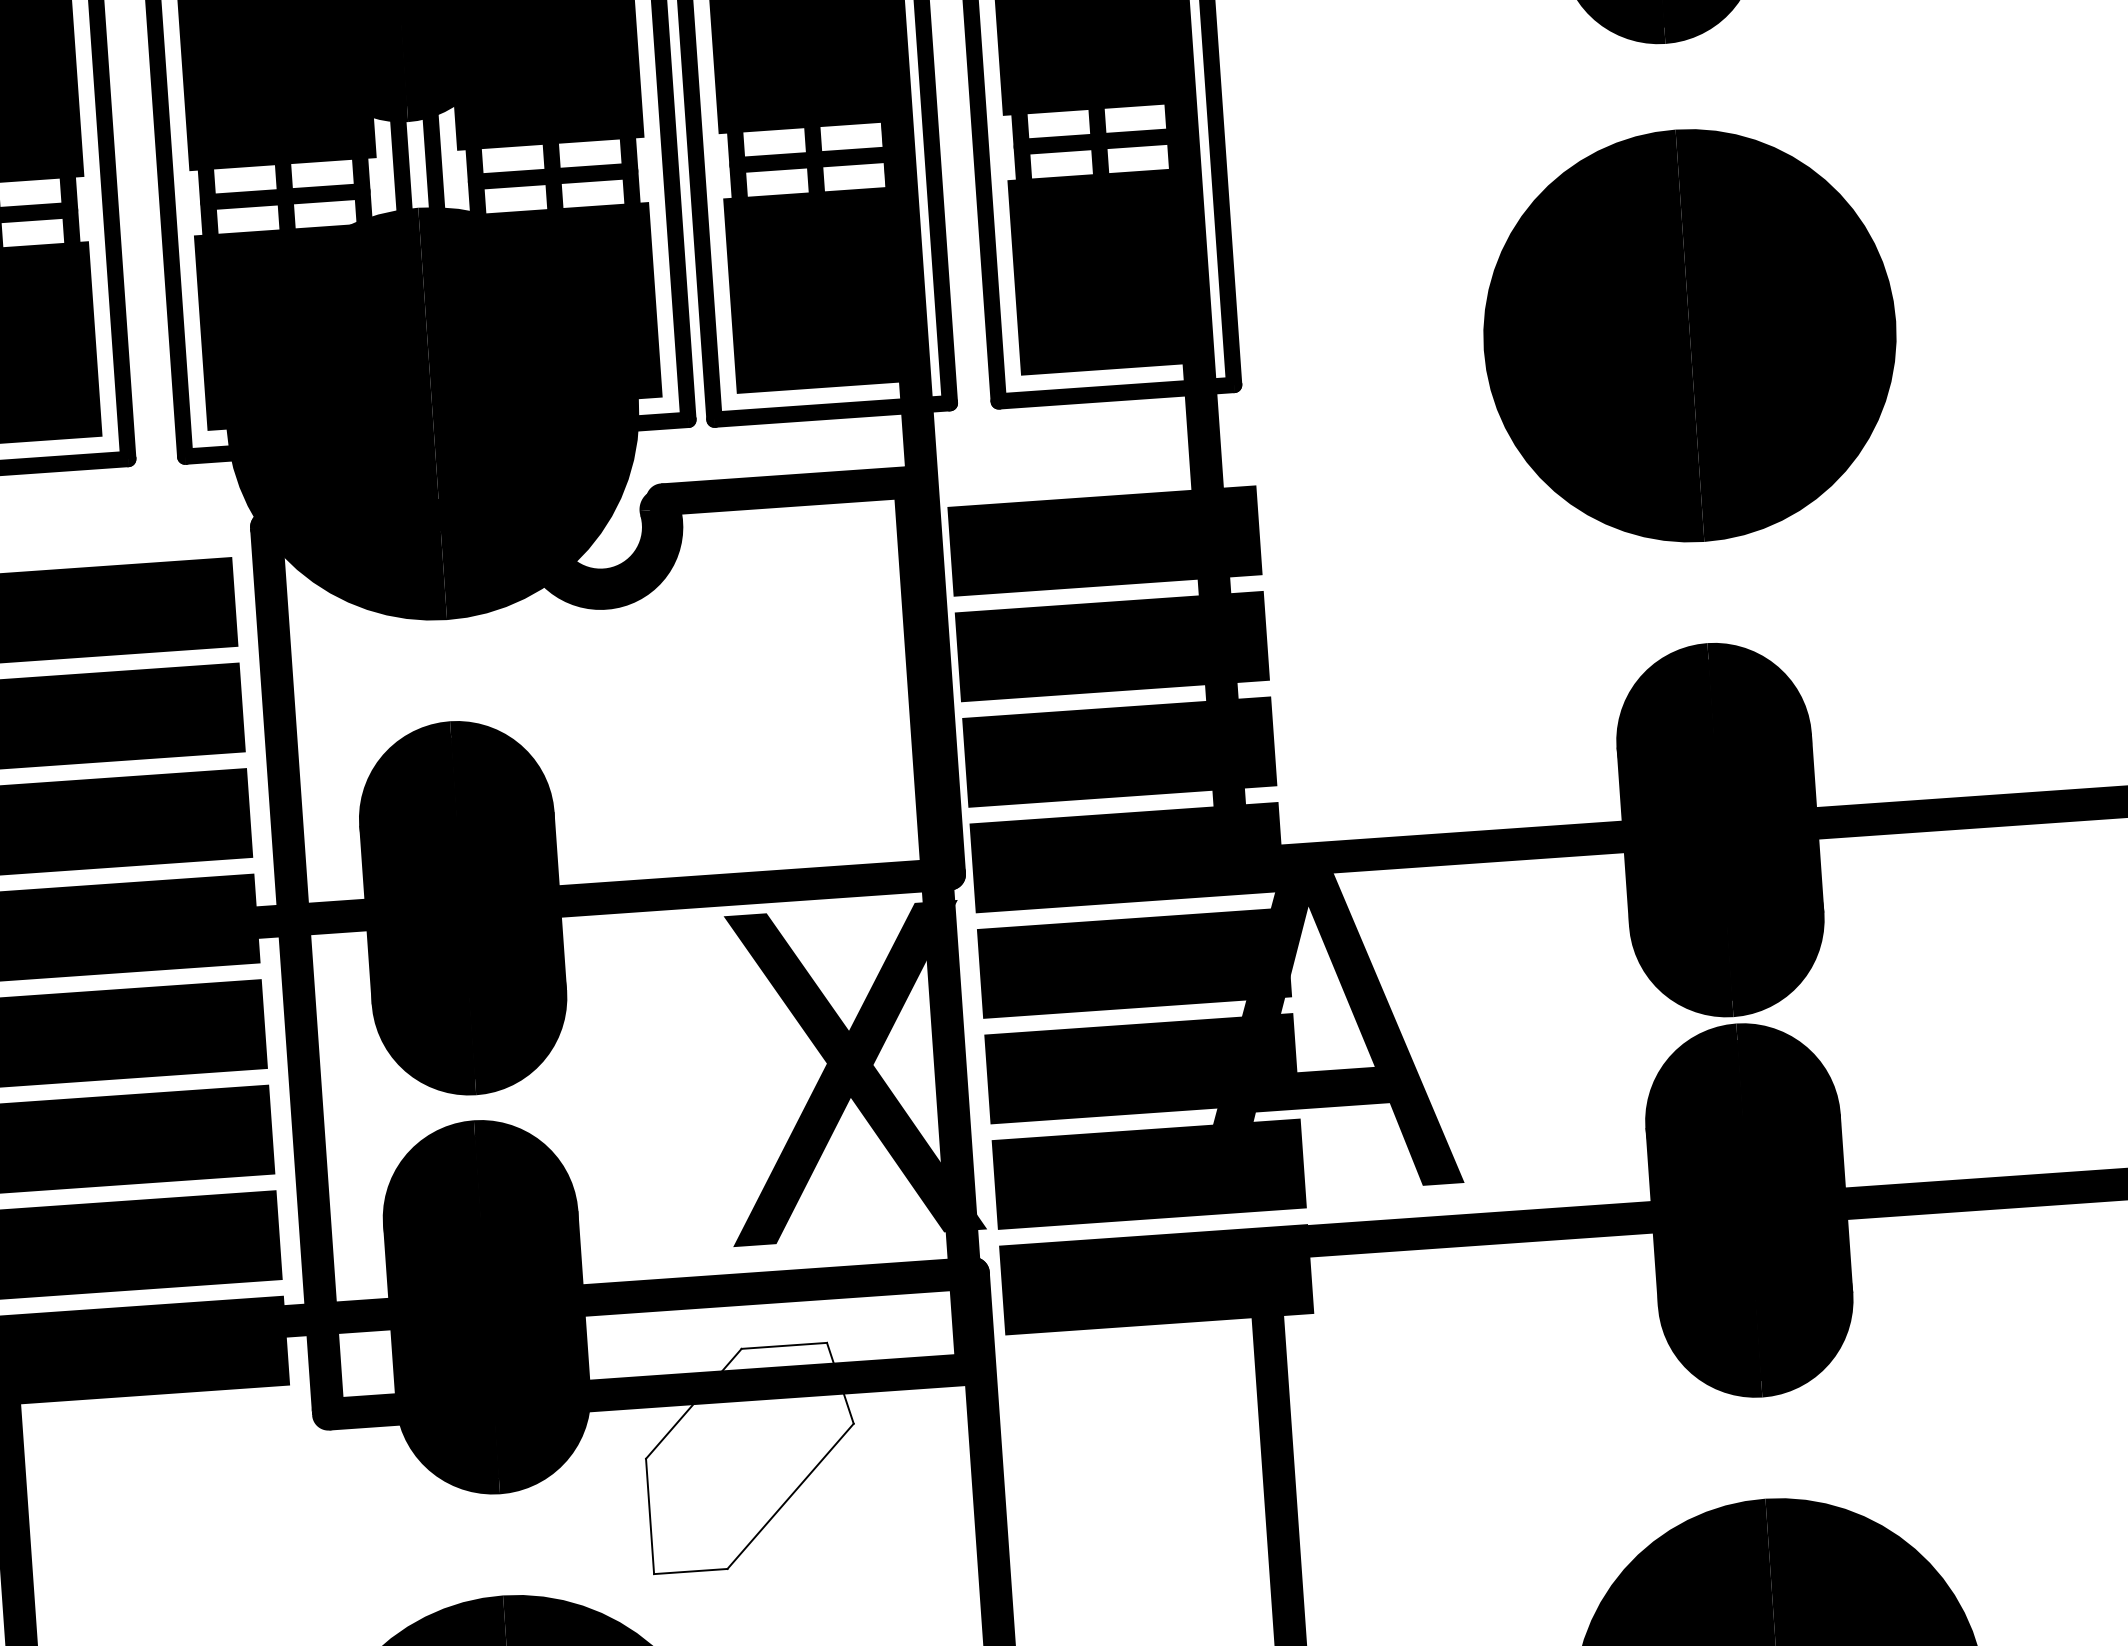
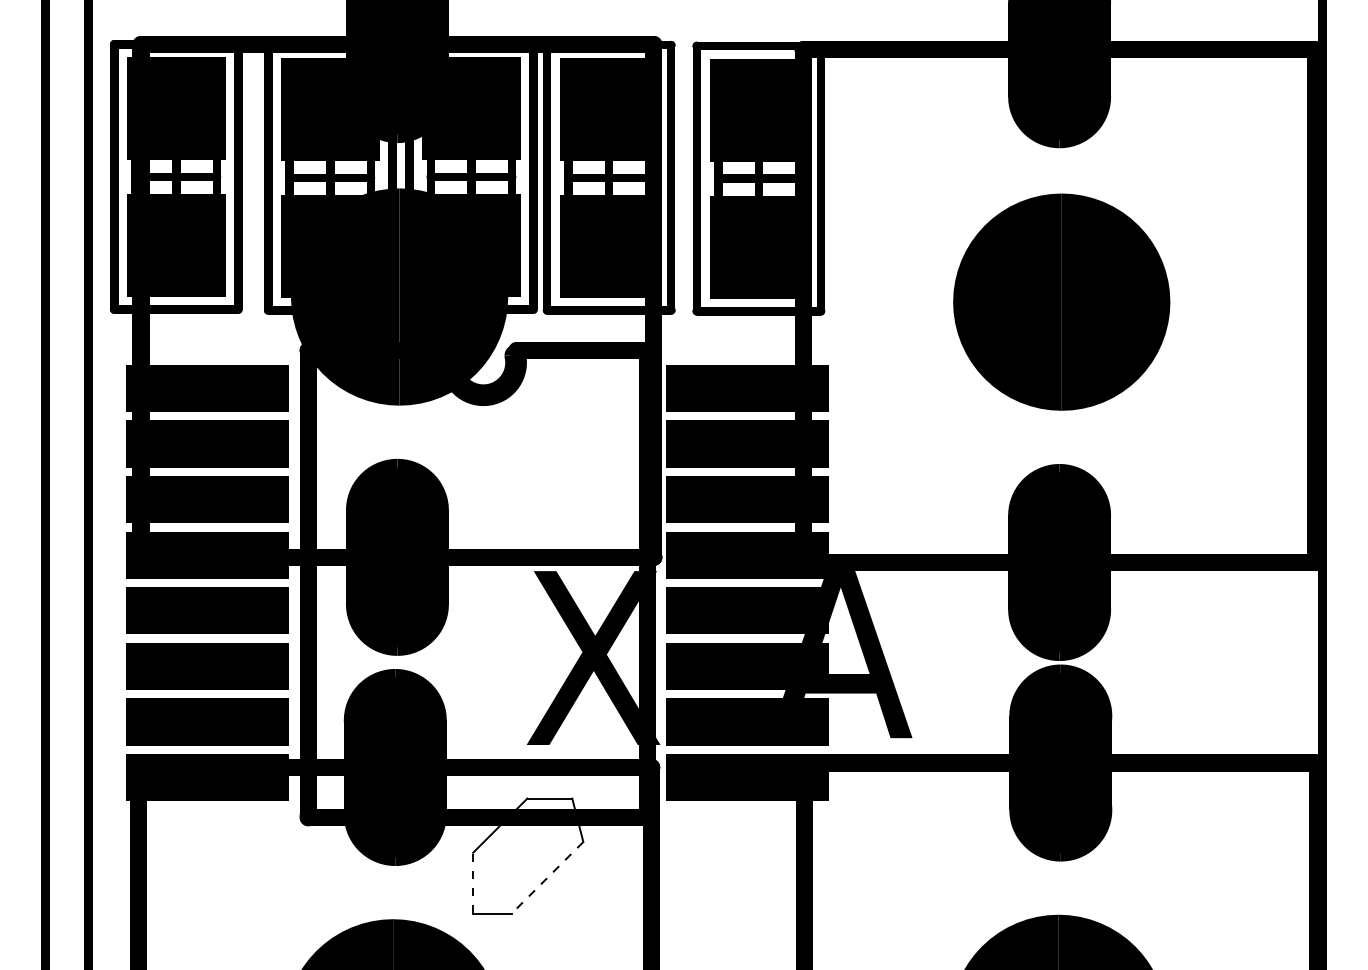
line: (790, 1495) -> (547, 877), solid -> dashed
line: (650, 1515) -> (473, 882), solid -> dashed

